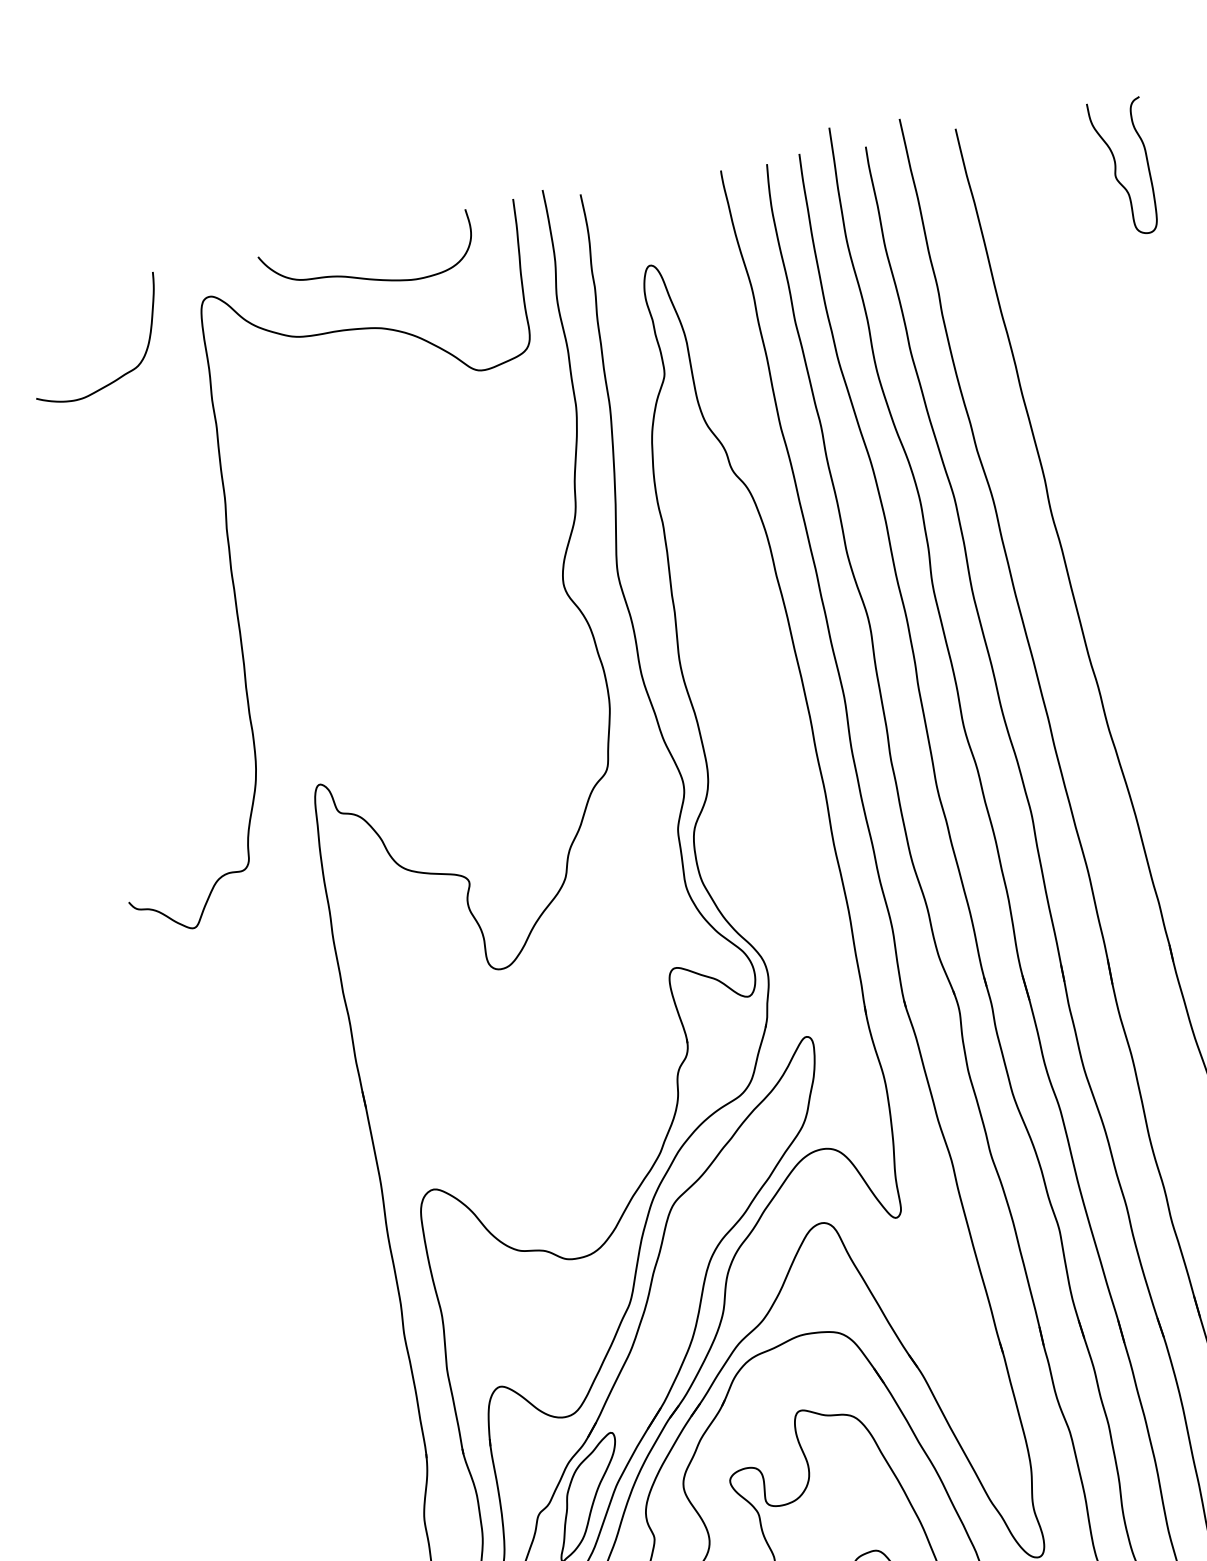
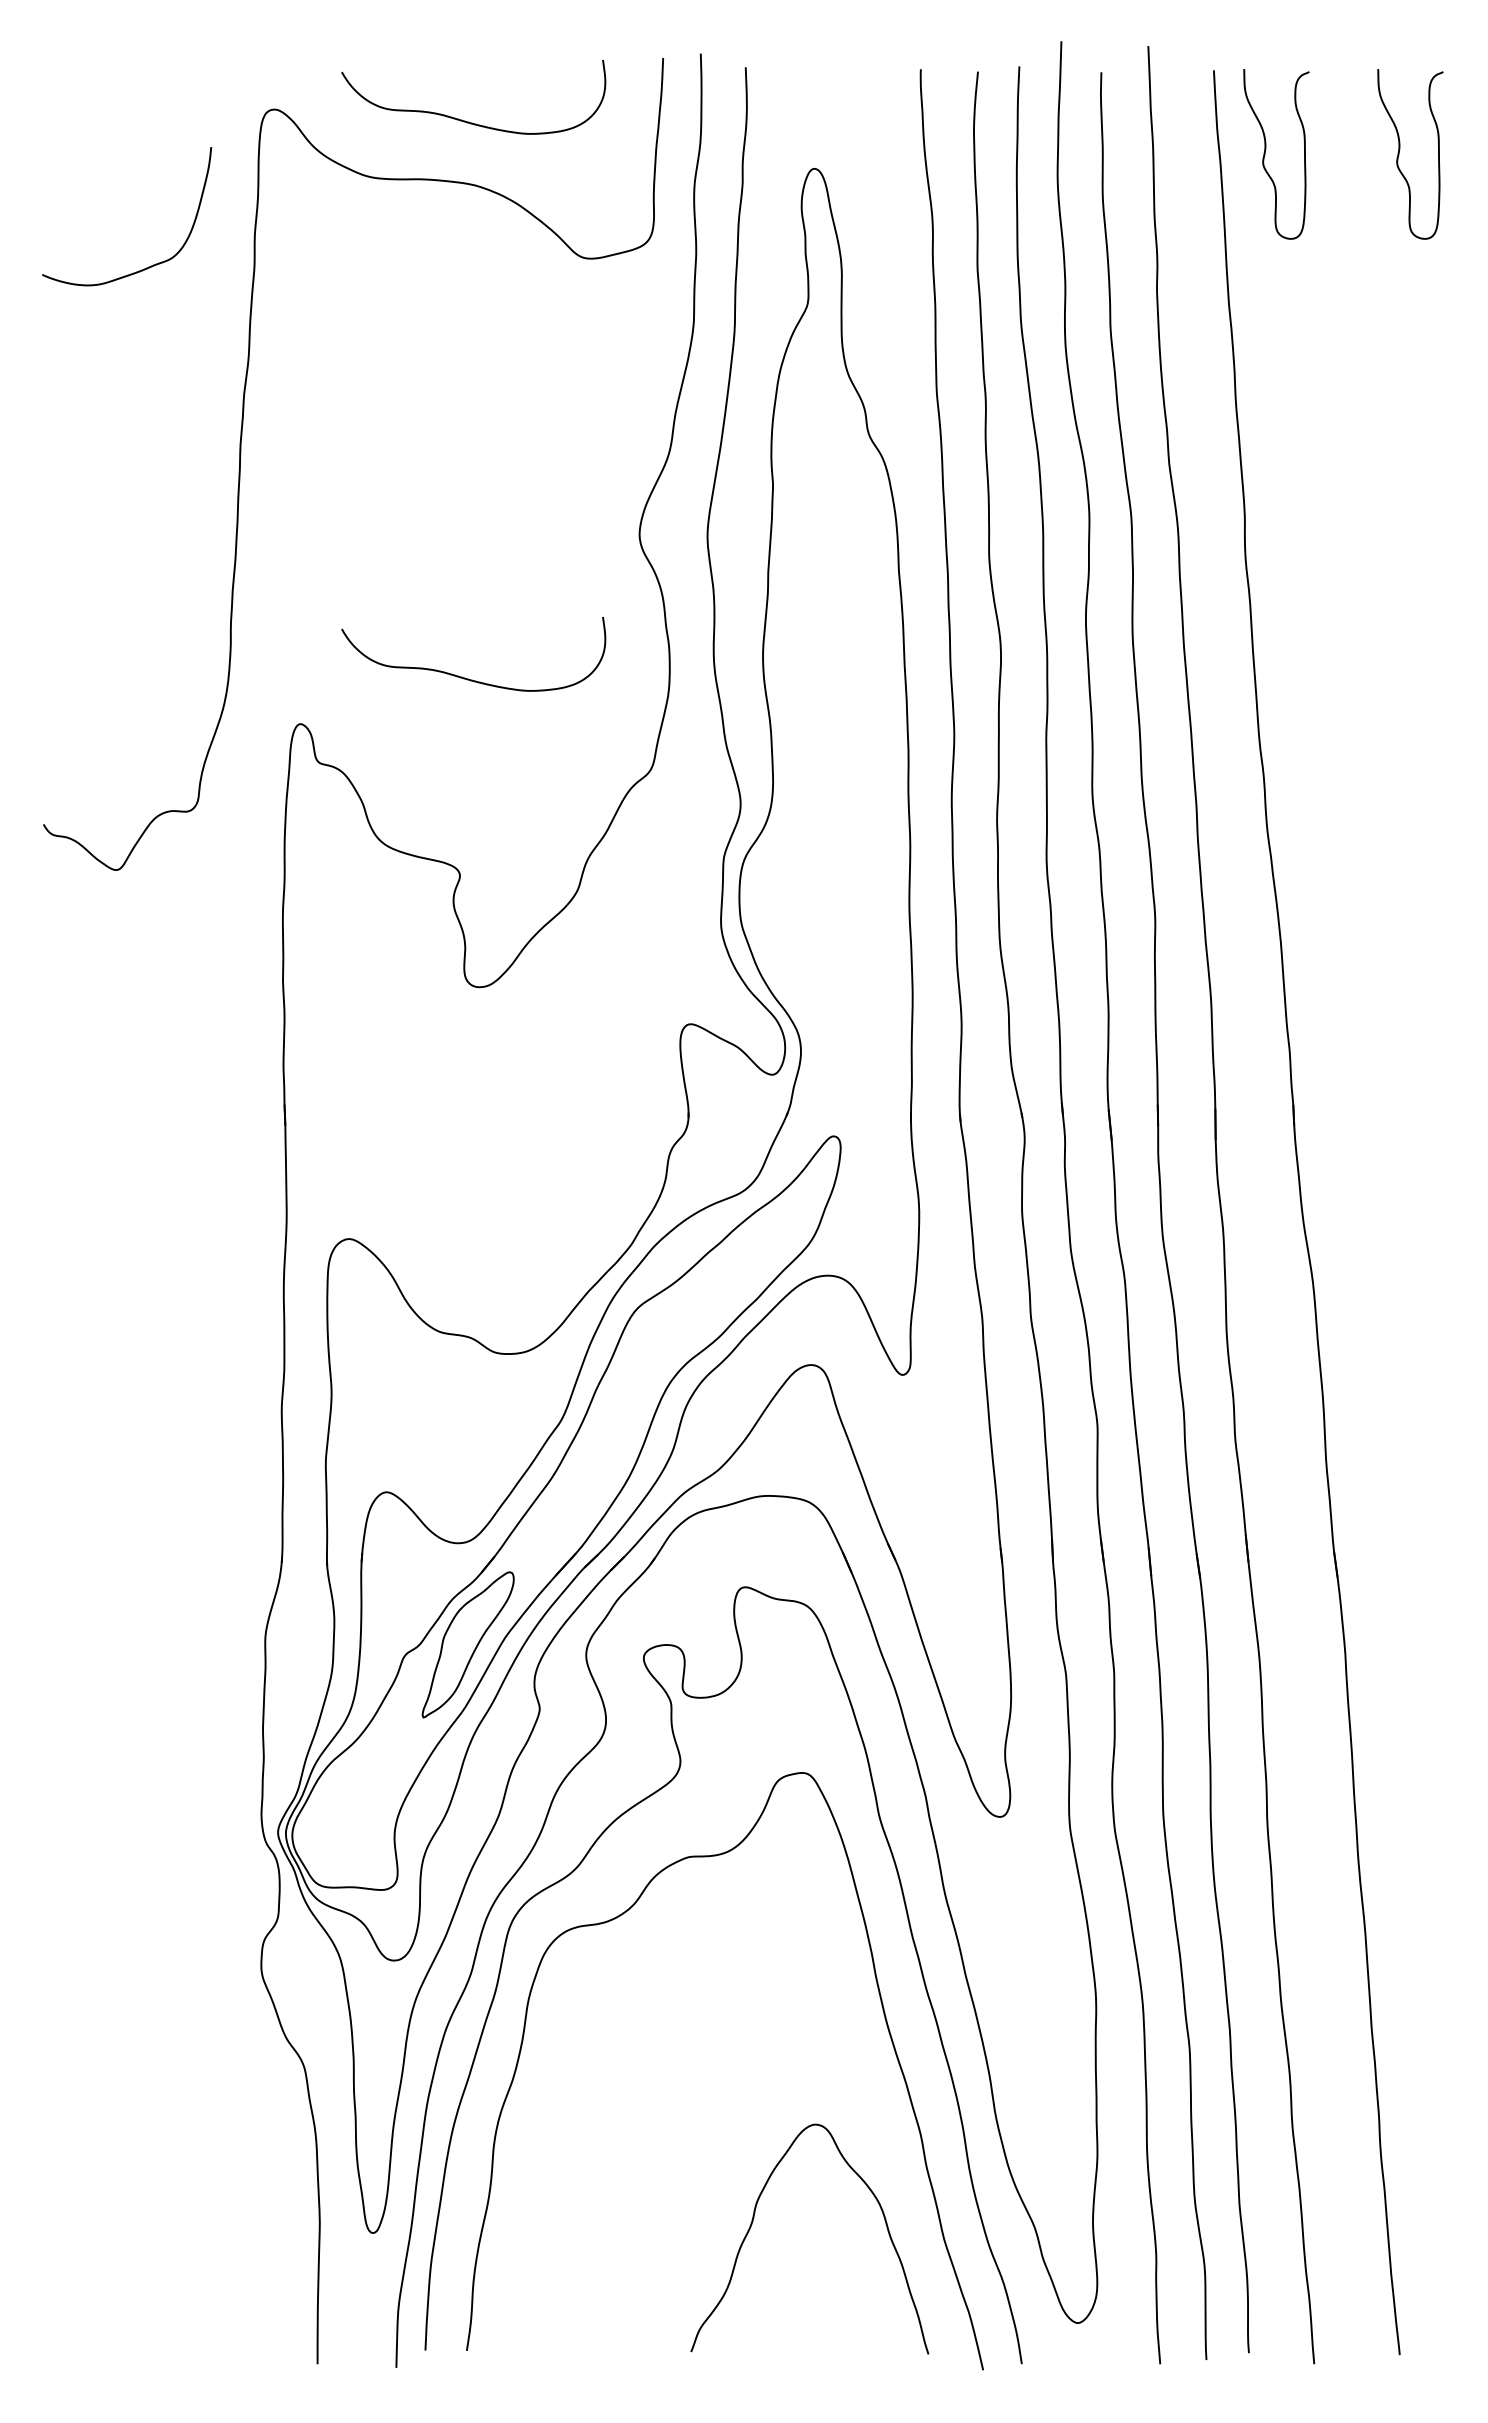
curve: (1009, 185) -> (1266, 150), added
curve: (120, 376) -> (148, 266), moved
curve: (445, 723) -> (465, 677), added

